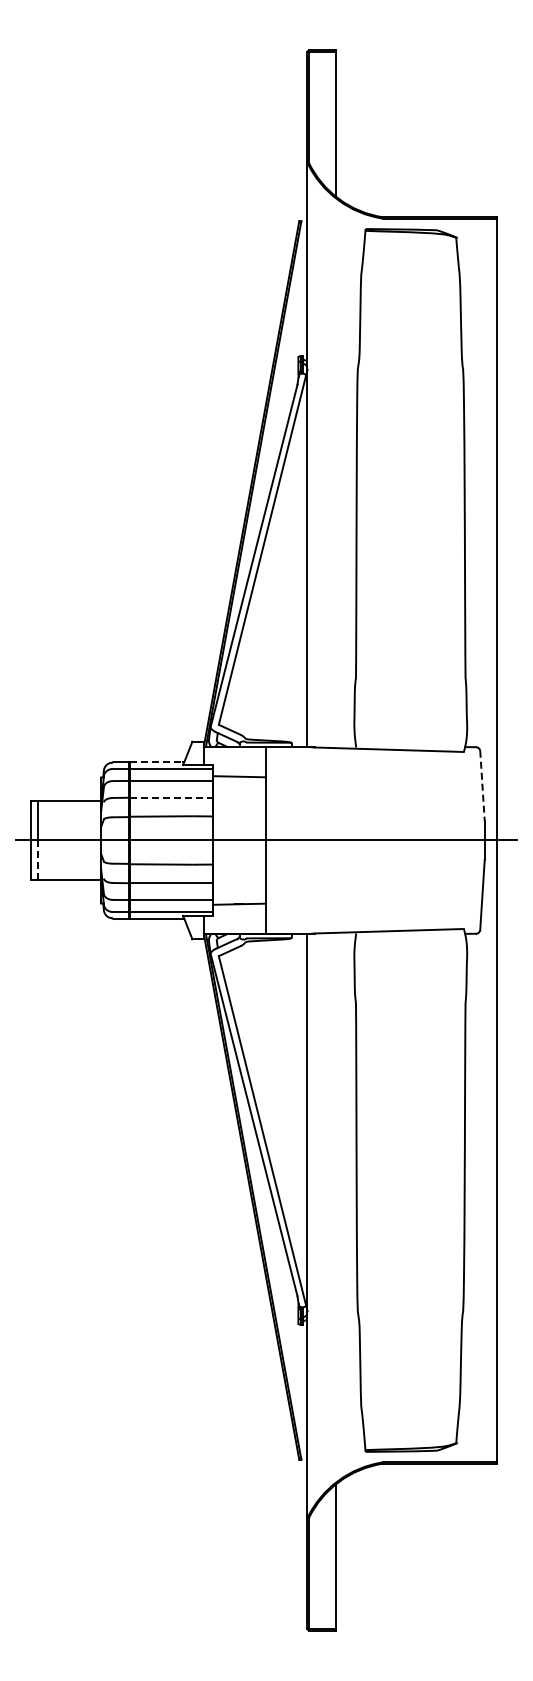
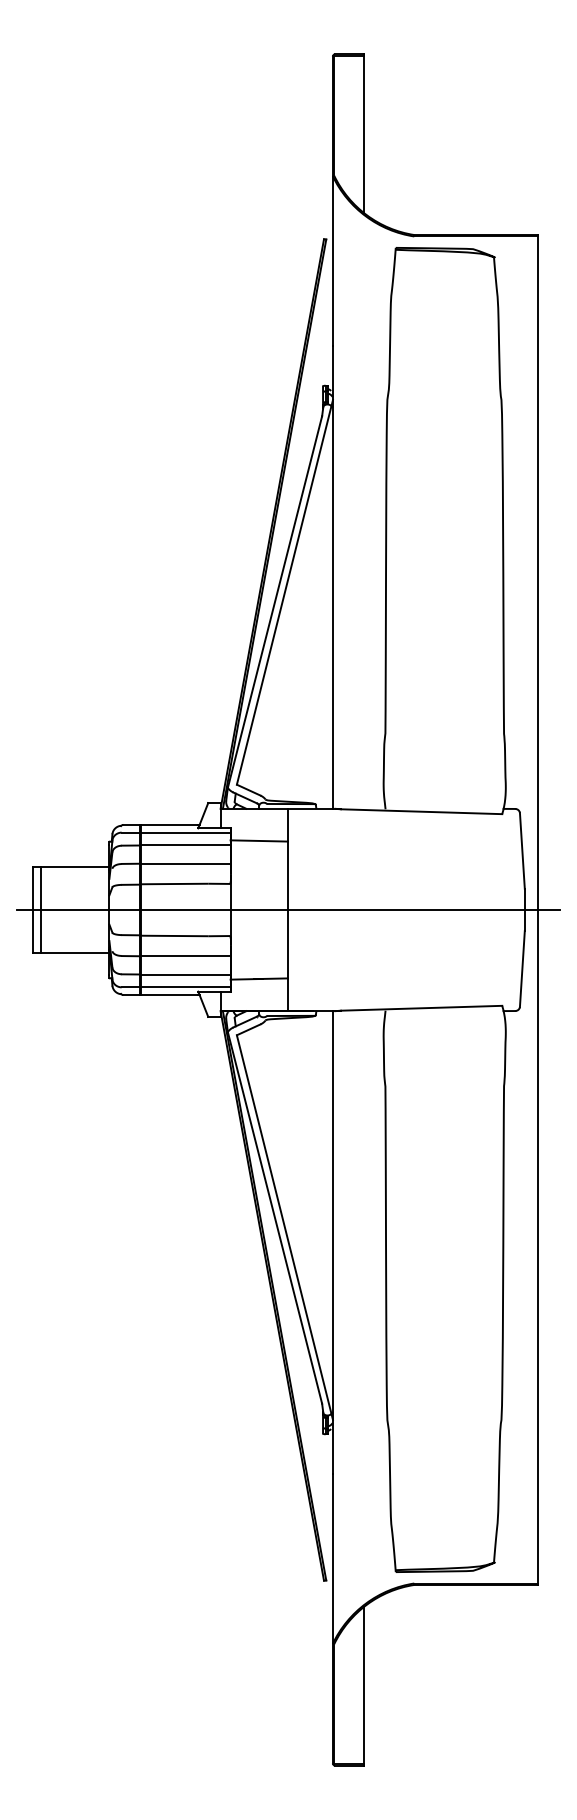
line: (156, 761) -> (169, 824), dashed -> solid
line: (482, 786) -> (522, 851), dashed -> solid
line: (172, 797) -> (186, 863), dashed -> solid
line: (37, 860) -> (40, 931), dashed -> solid

